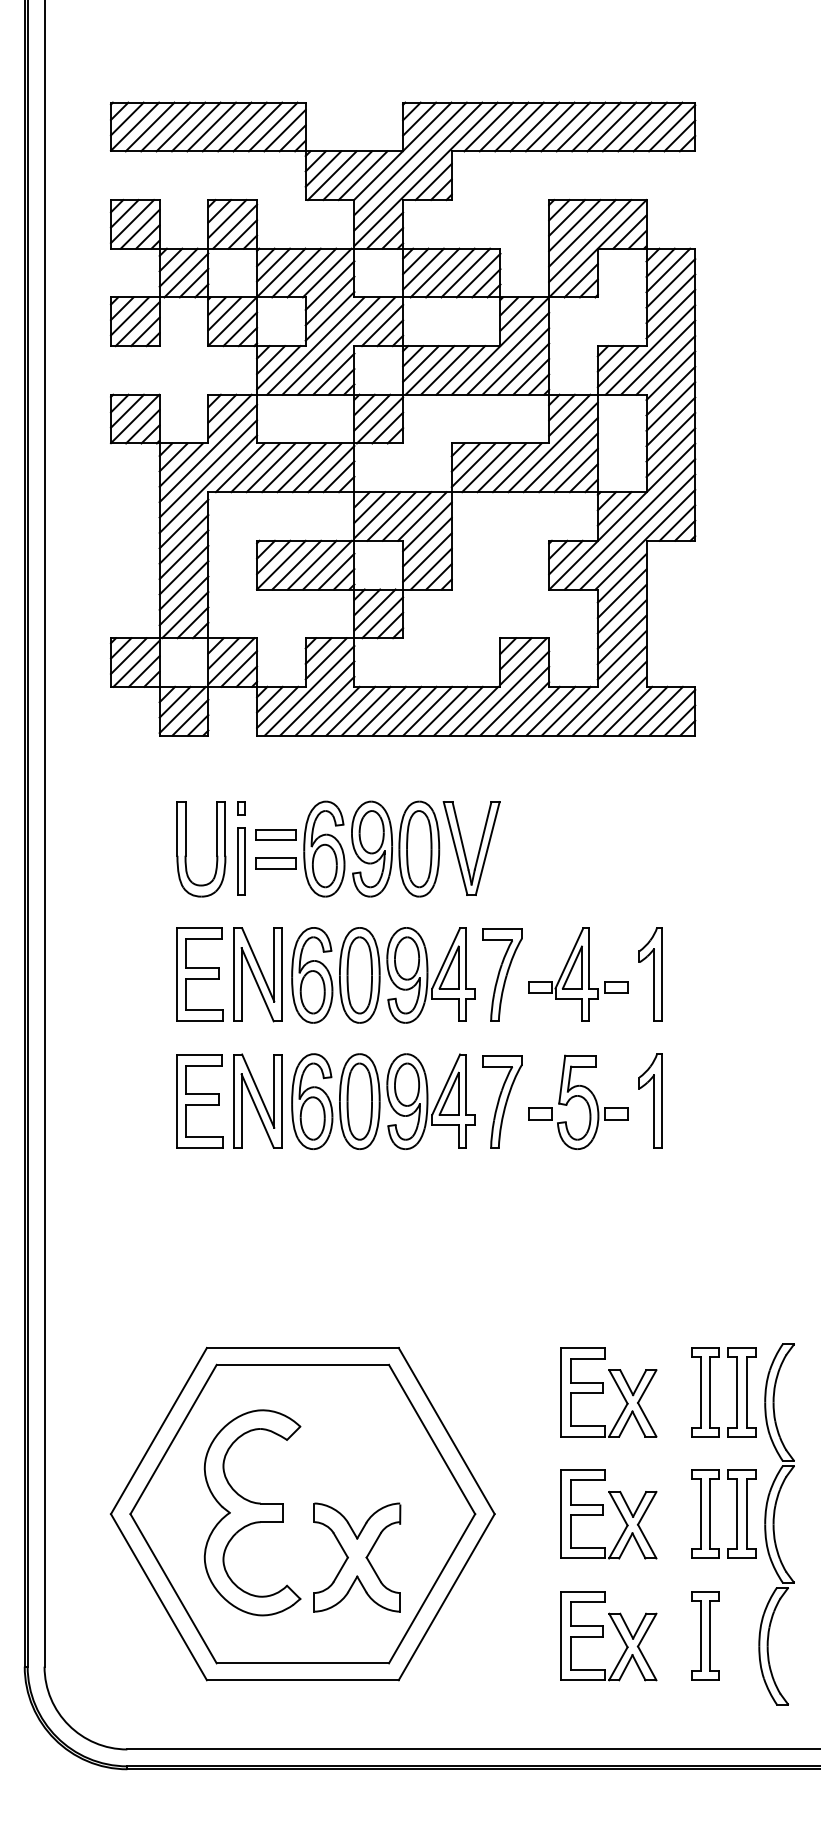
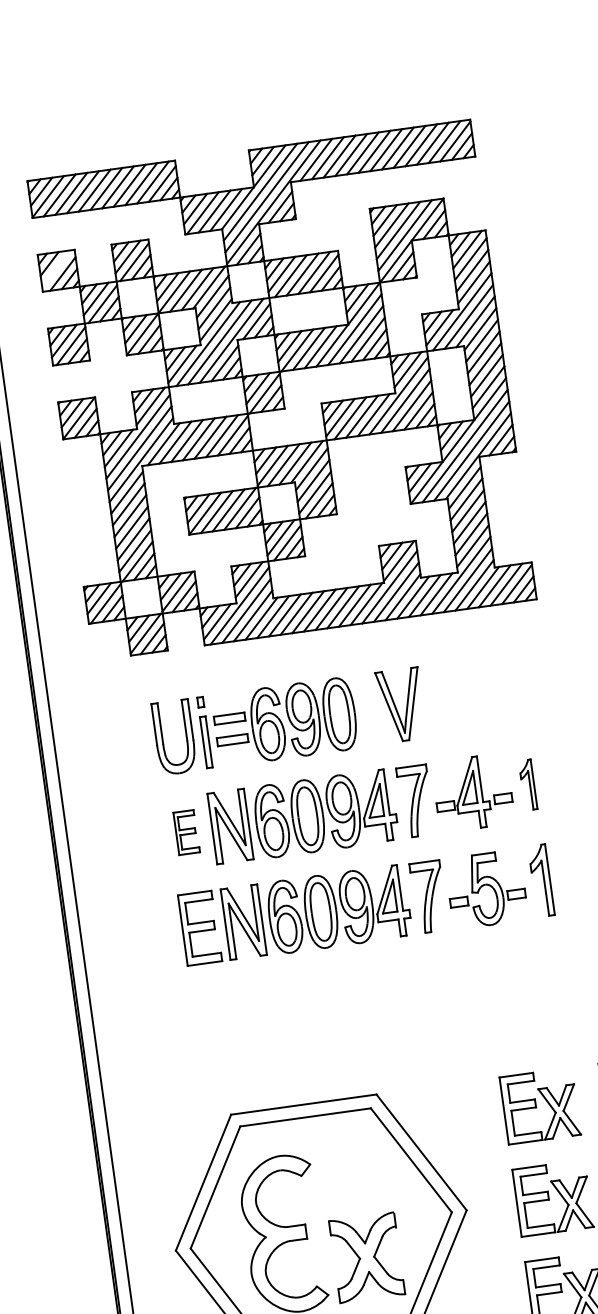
line: (132, 221) -> (56, 268), removed
part: (465, 851) -> (396, 708), moved
part: (199, 974) -> (186, 832), size x0.6
part: (650, 974) -> (527, 785), size x0.7

